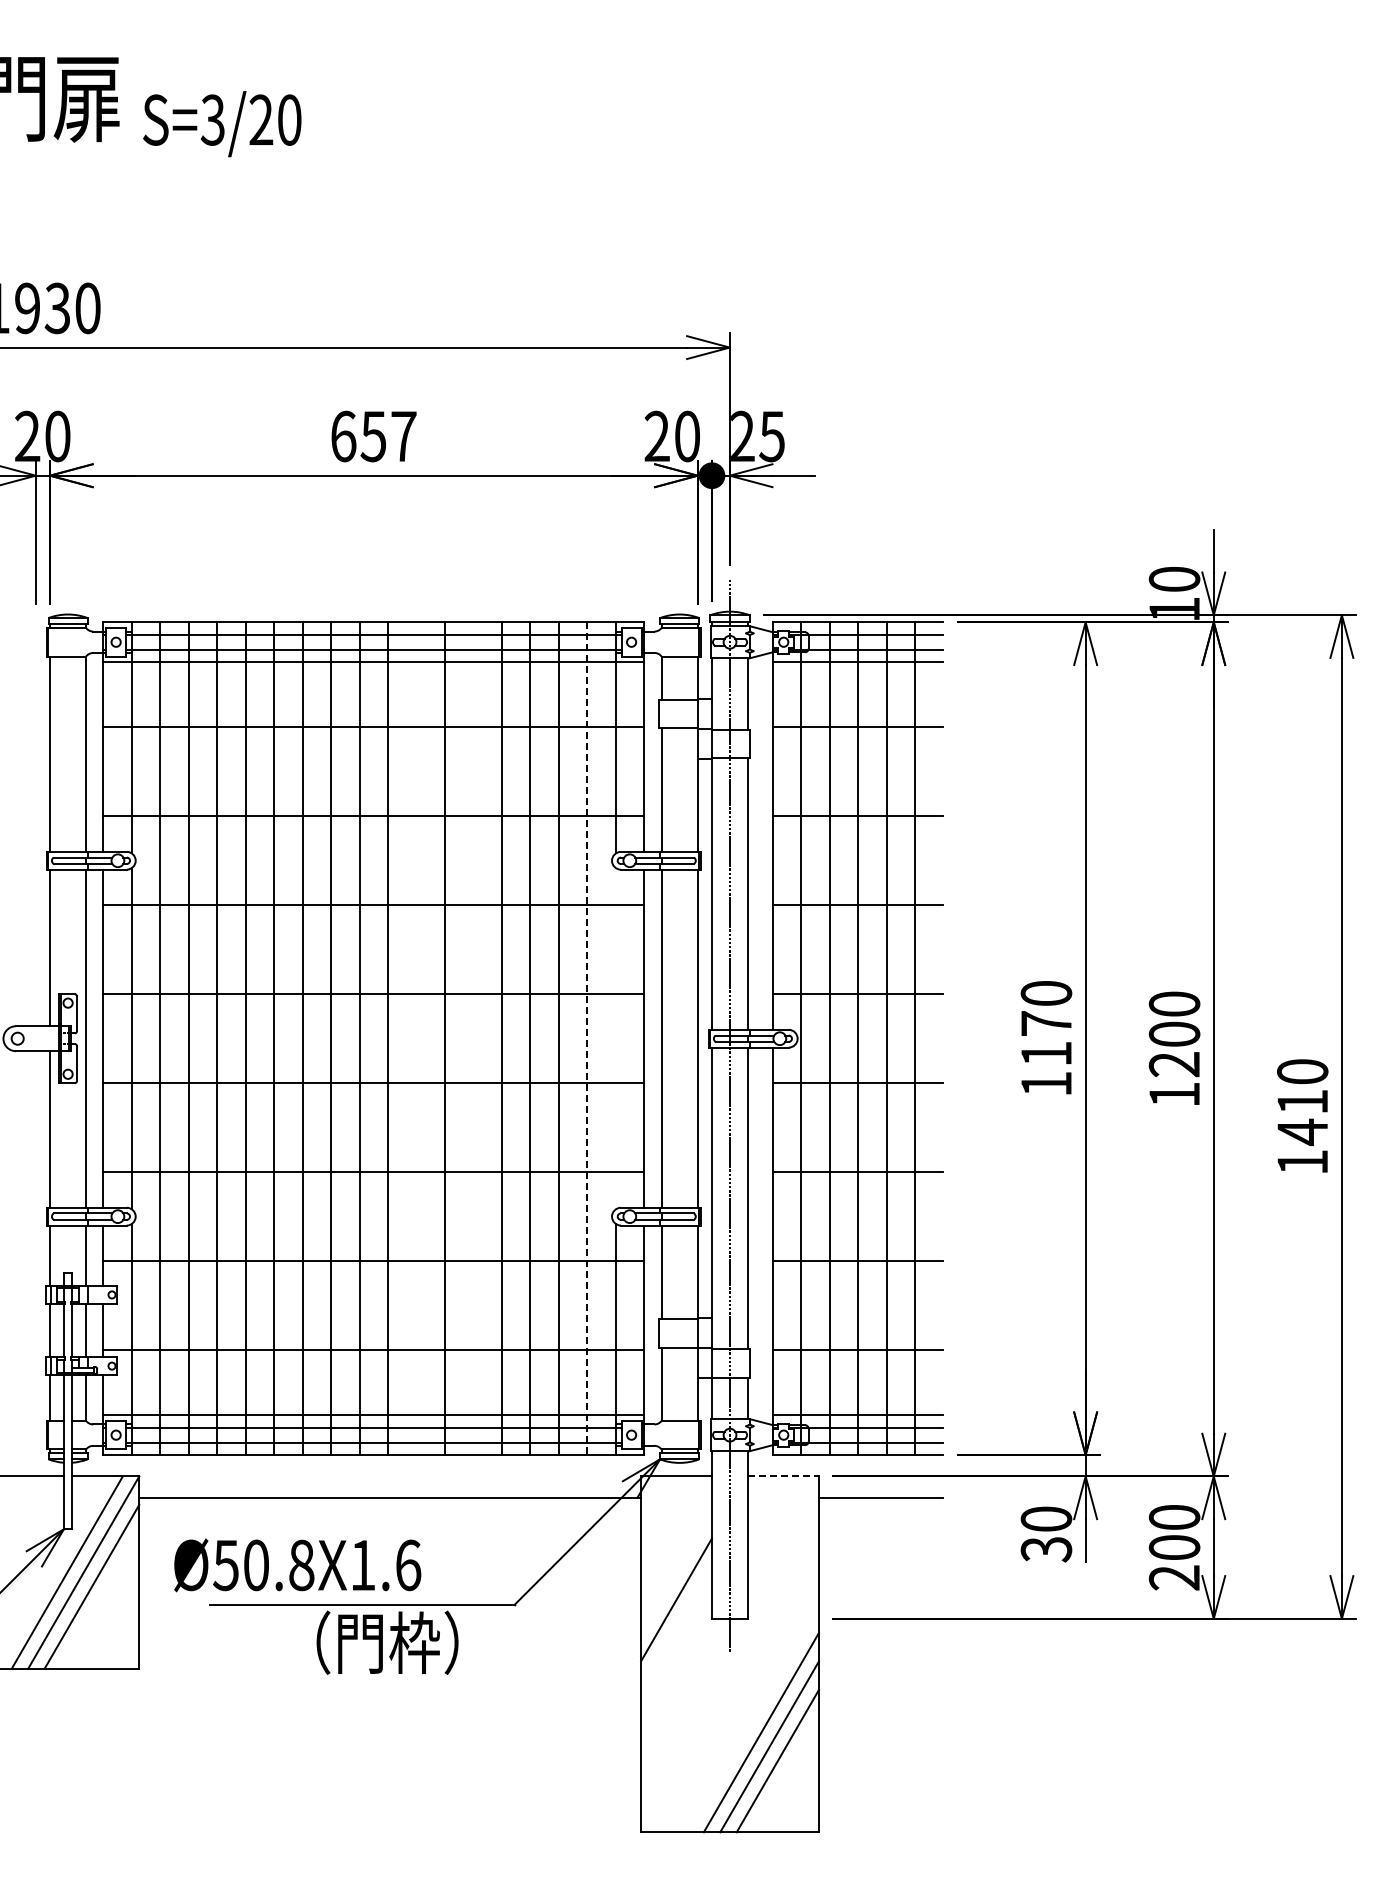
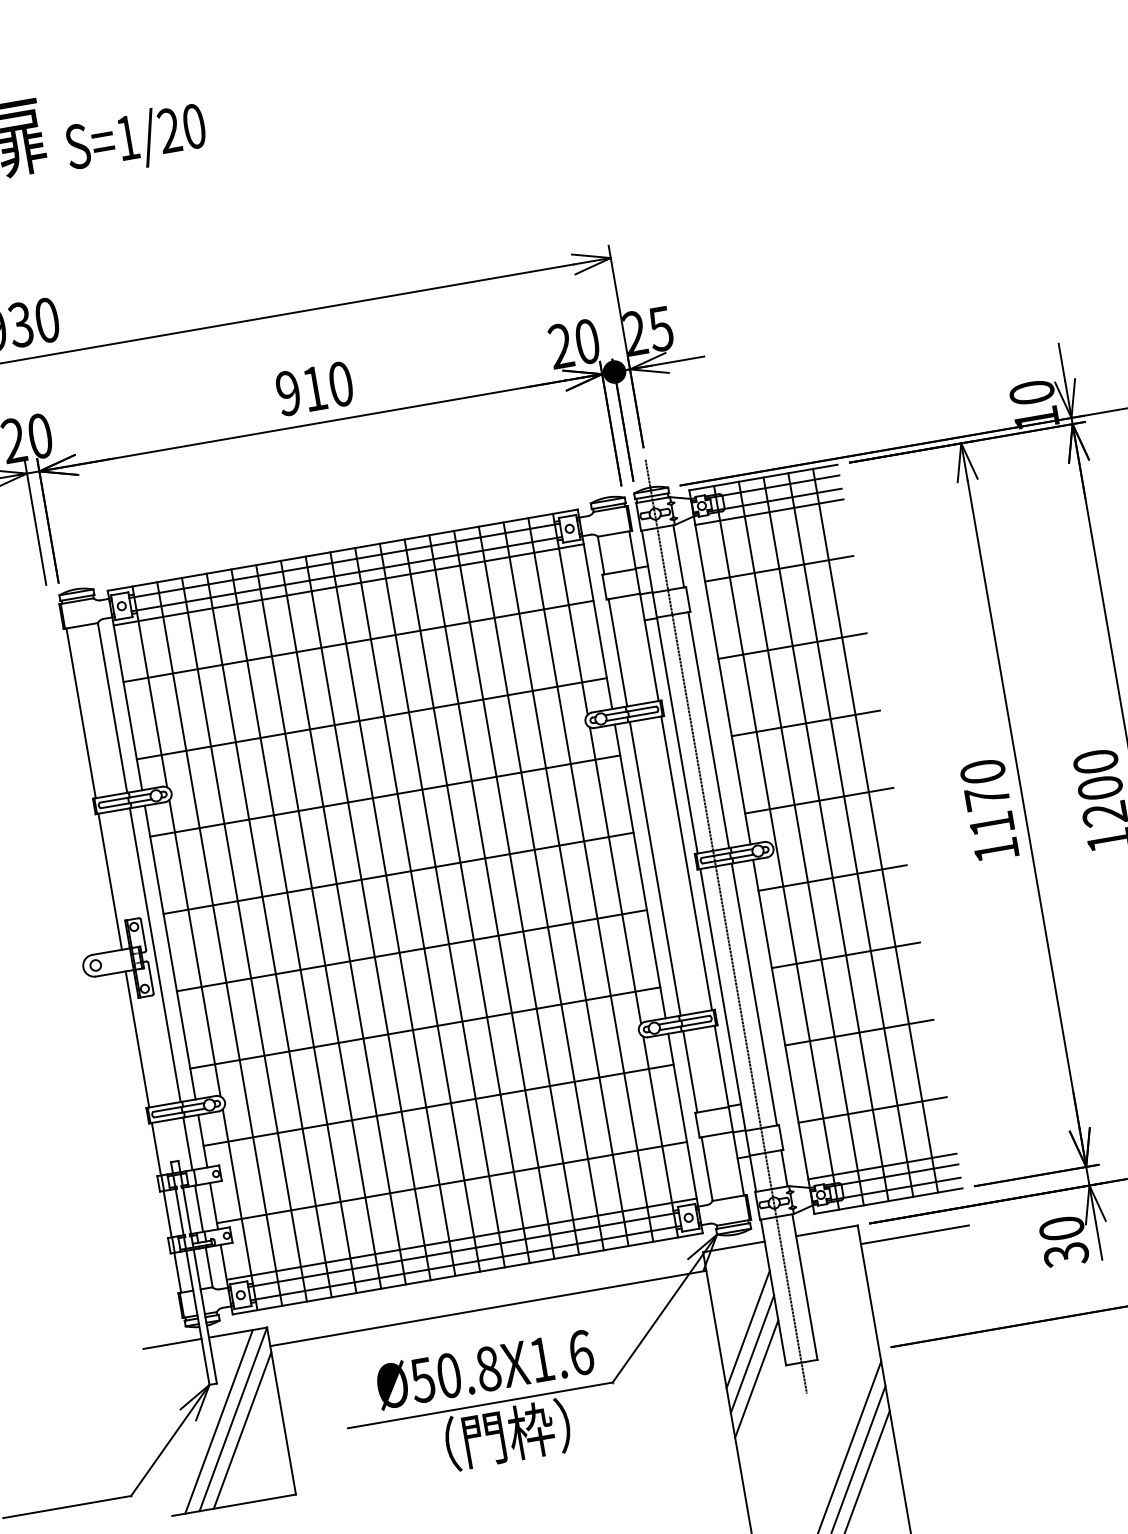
text: (212, 119) -> (127, 137), S=3/20 -> S=1/20
text: (373, 436) -> (314, 388), 657 -> 910
line: (416, 1038) -> (442, 905), added
line: (473, 1038) -> (491, 896), added
line: (615, 1038) -> (615, 875), added
line: (587, 1039) -> (591, 880), dashed -> solid
line: (784, 1476) -> (827, 1230), dashed -> solid
text: (297, 1565) -> (484, 1369), moved
line: (676, 1571) -> (748, 1329), added
line: (676, 1628) -> (756, 1379), added

